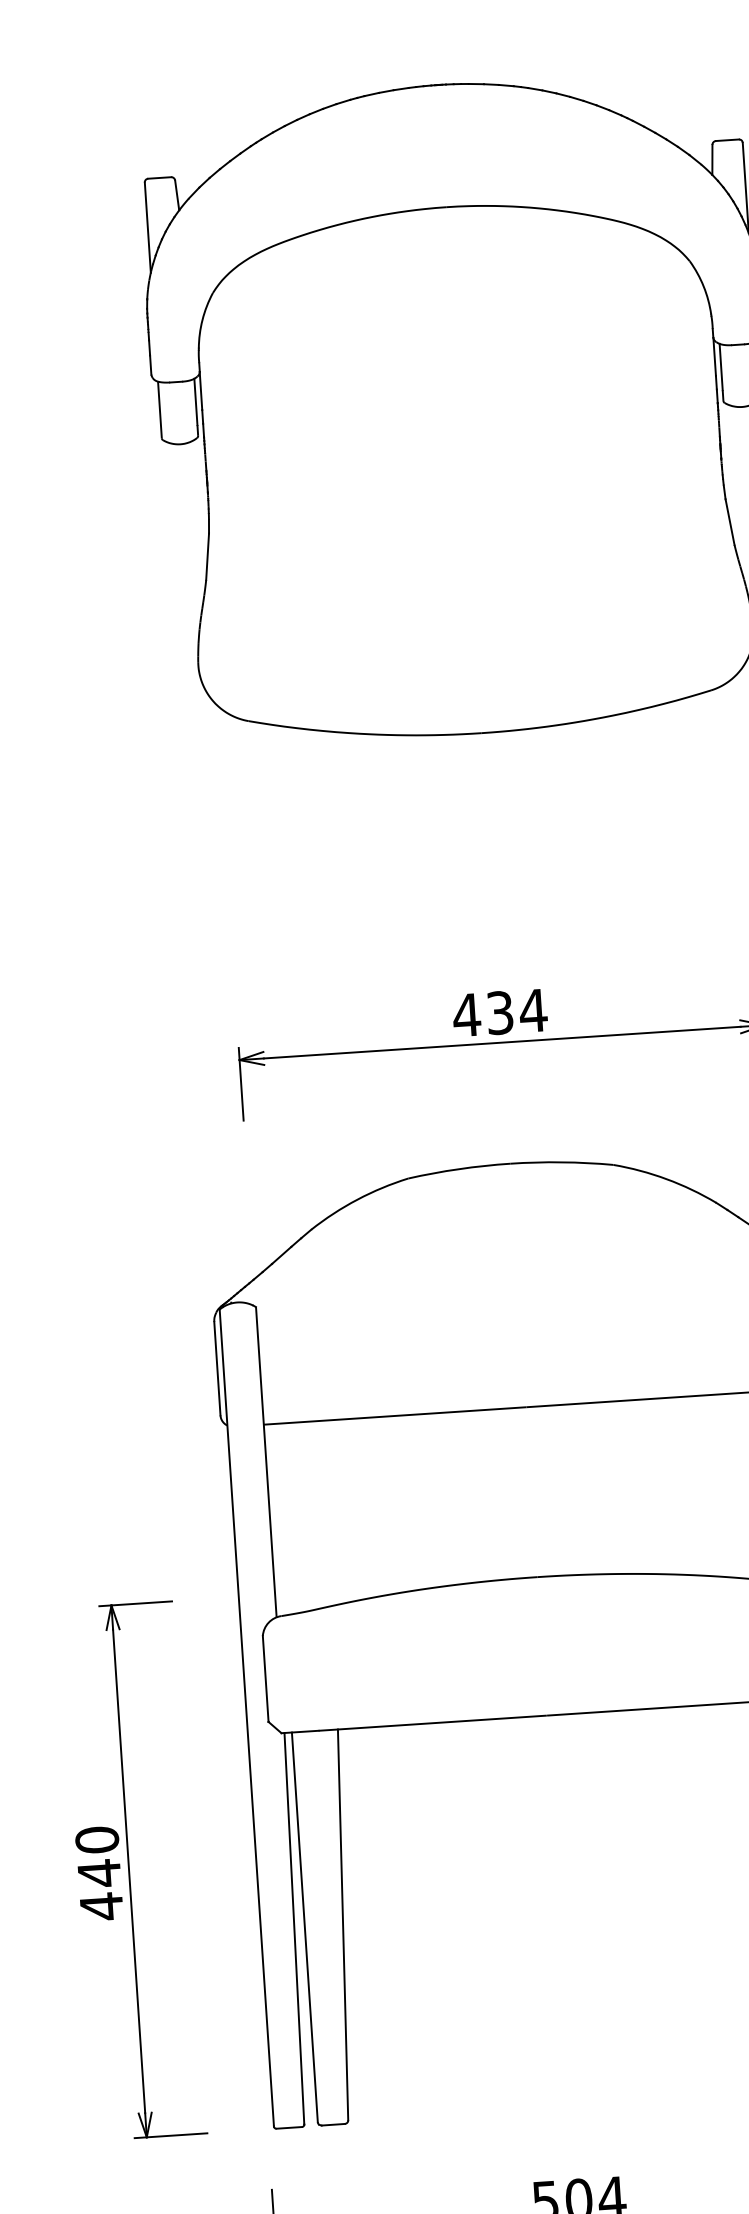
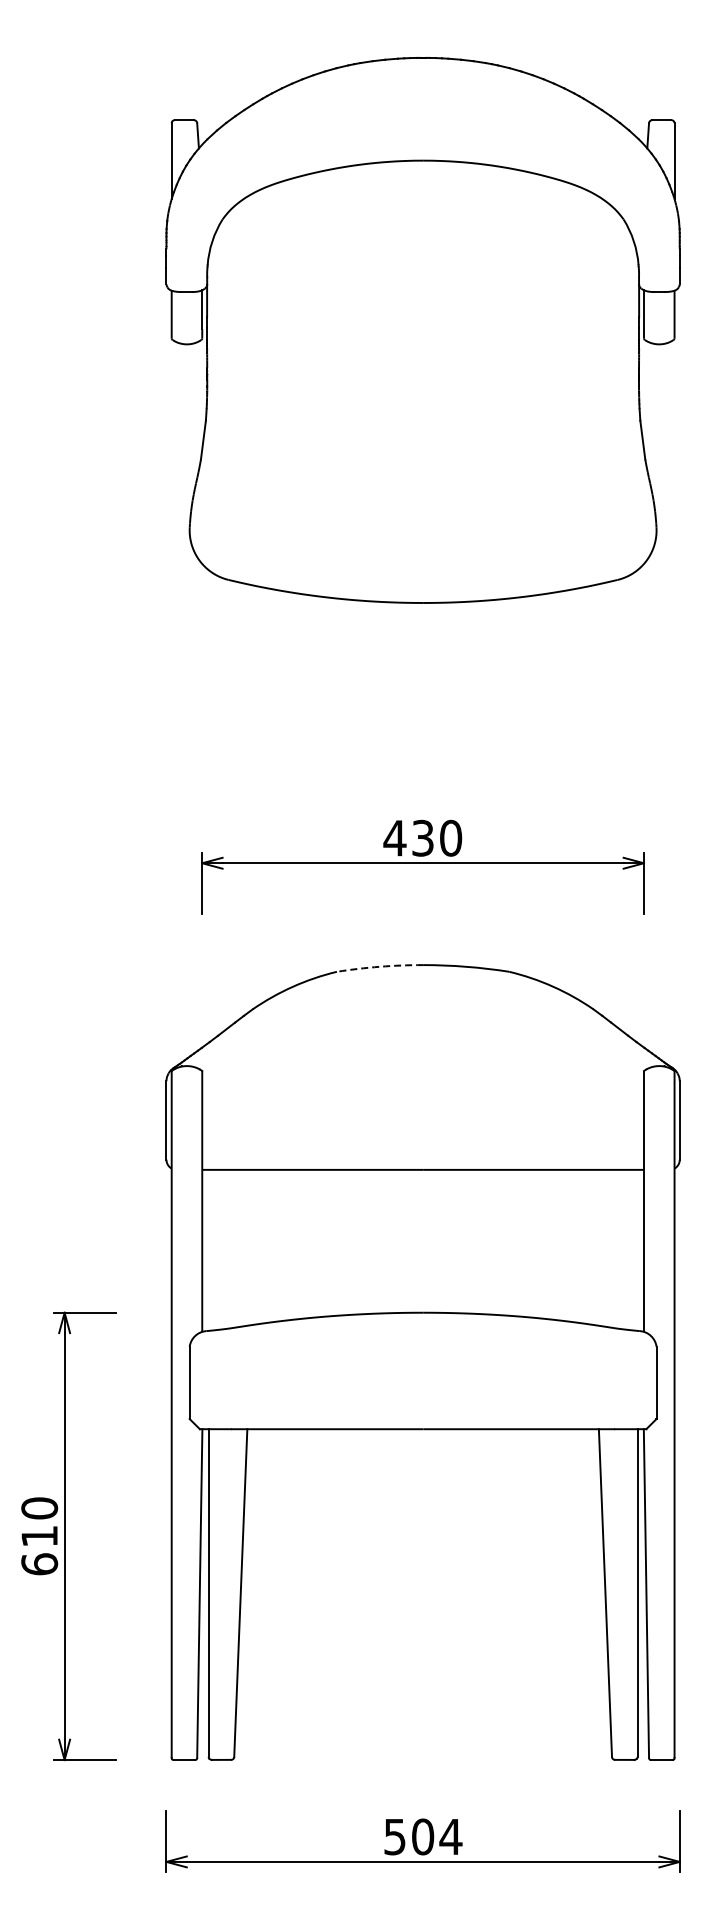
text: (532, 1009) -> (450, 837), 434 -> 430
arc: (458, 1168) -> (379, 966), solid -> dashed
text: (100, 1890) -> (39, 1550), 440 -> 610

